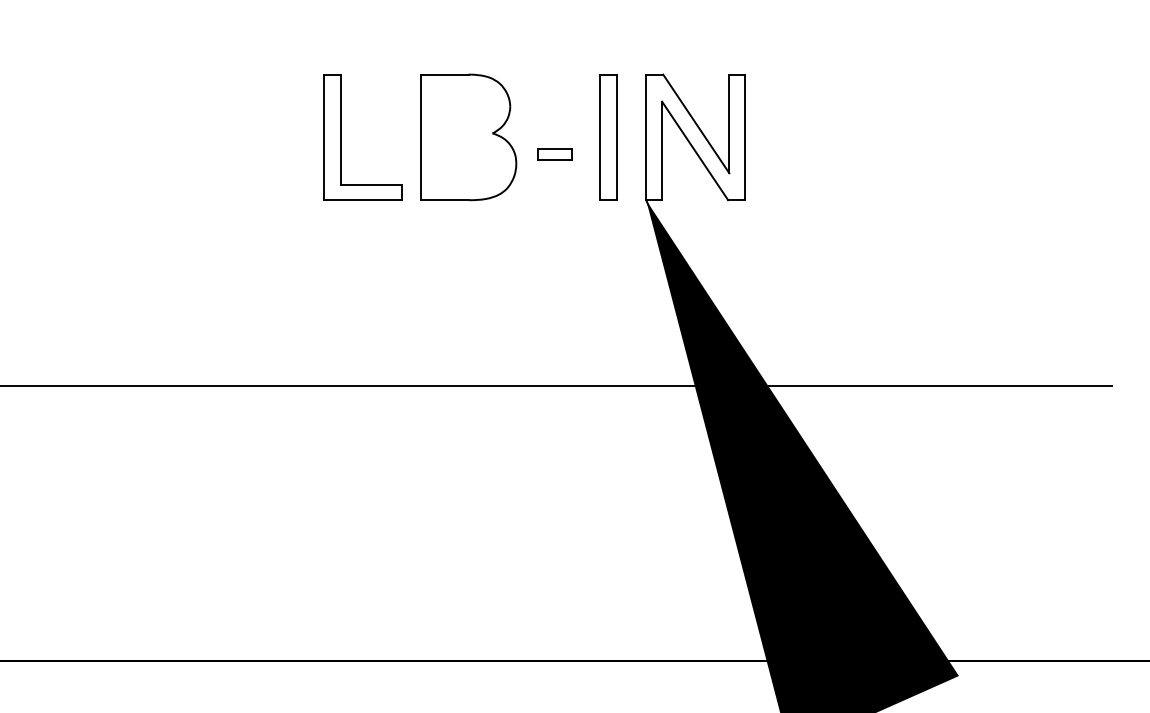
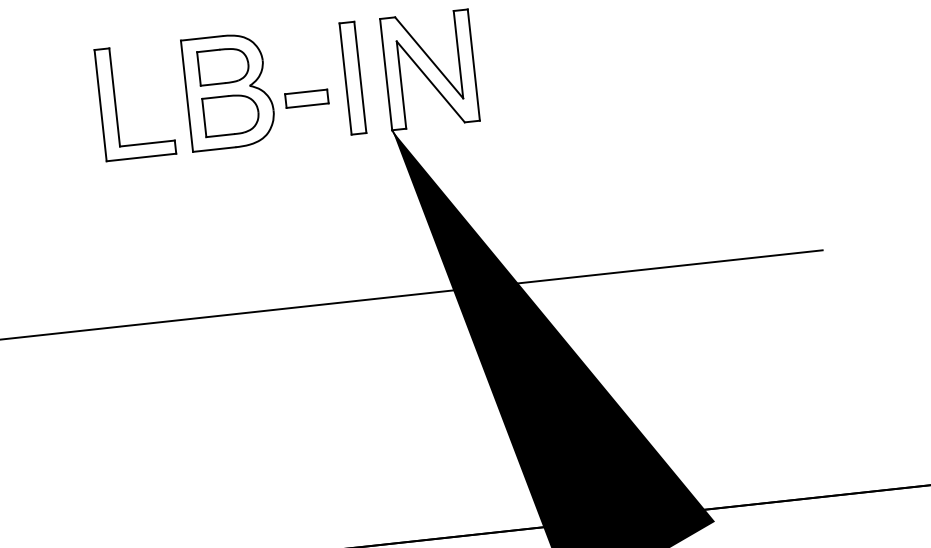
part: (465, 108) -> (223, 66), added
part: (554, 154) -> (306, 98), size x1.43
part: (468, 163) -> (231, 114), added

